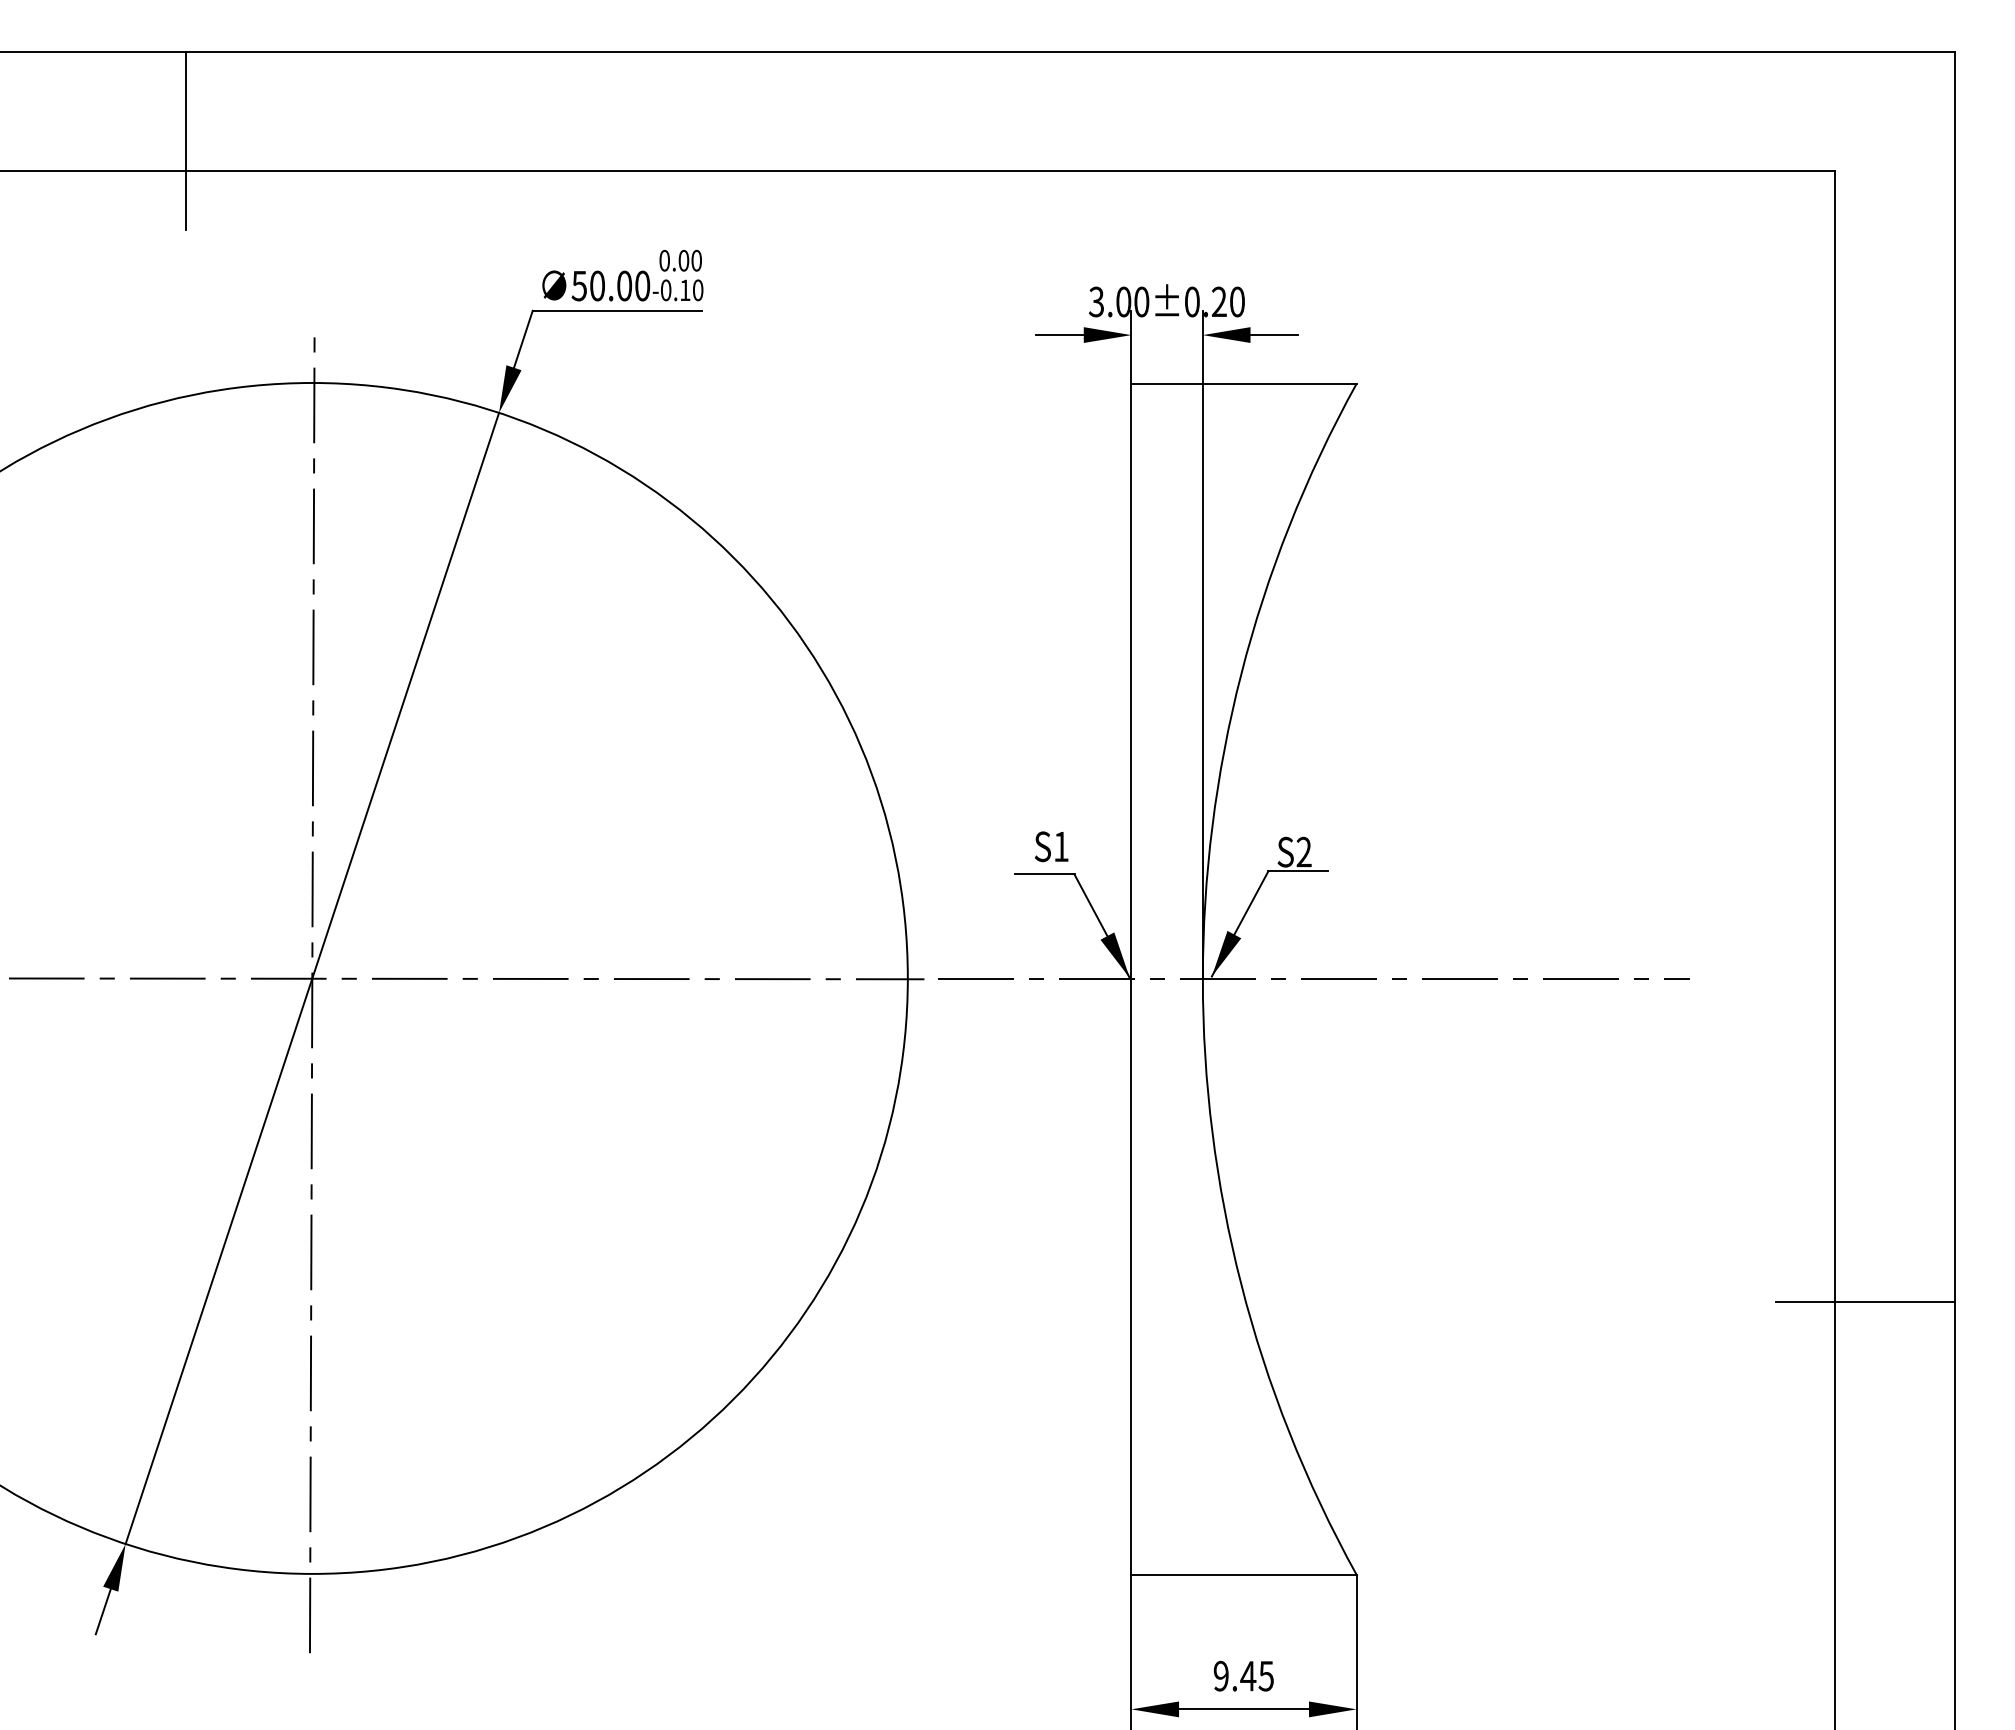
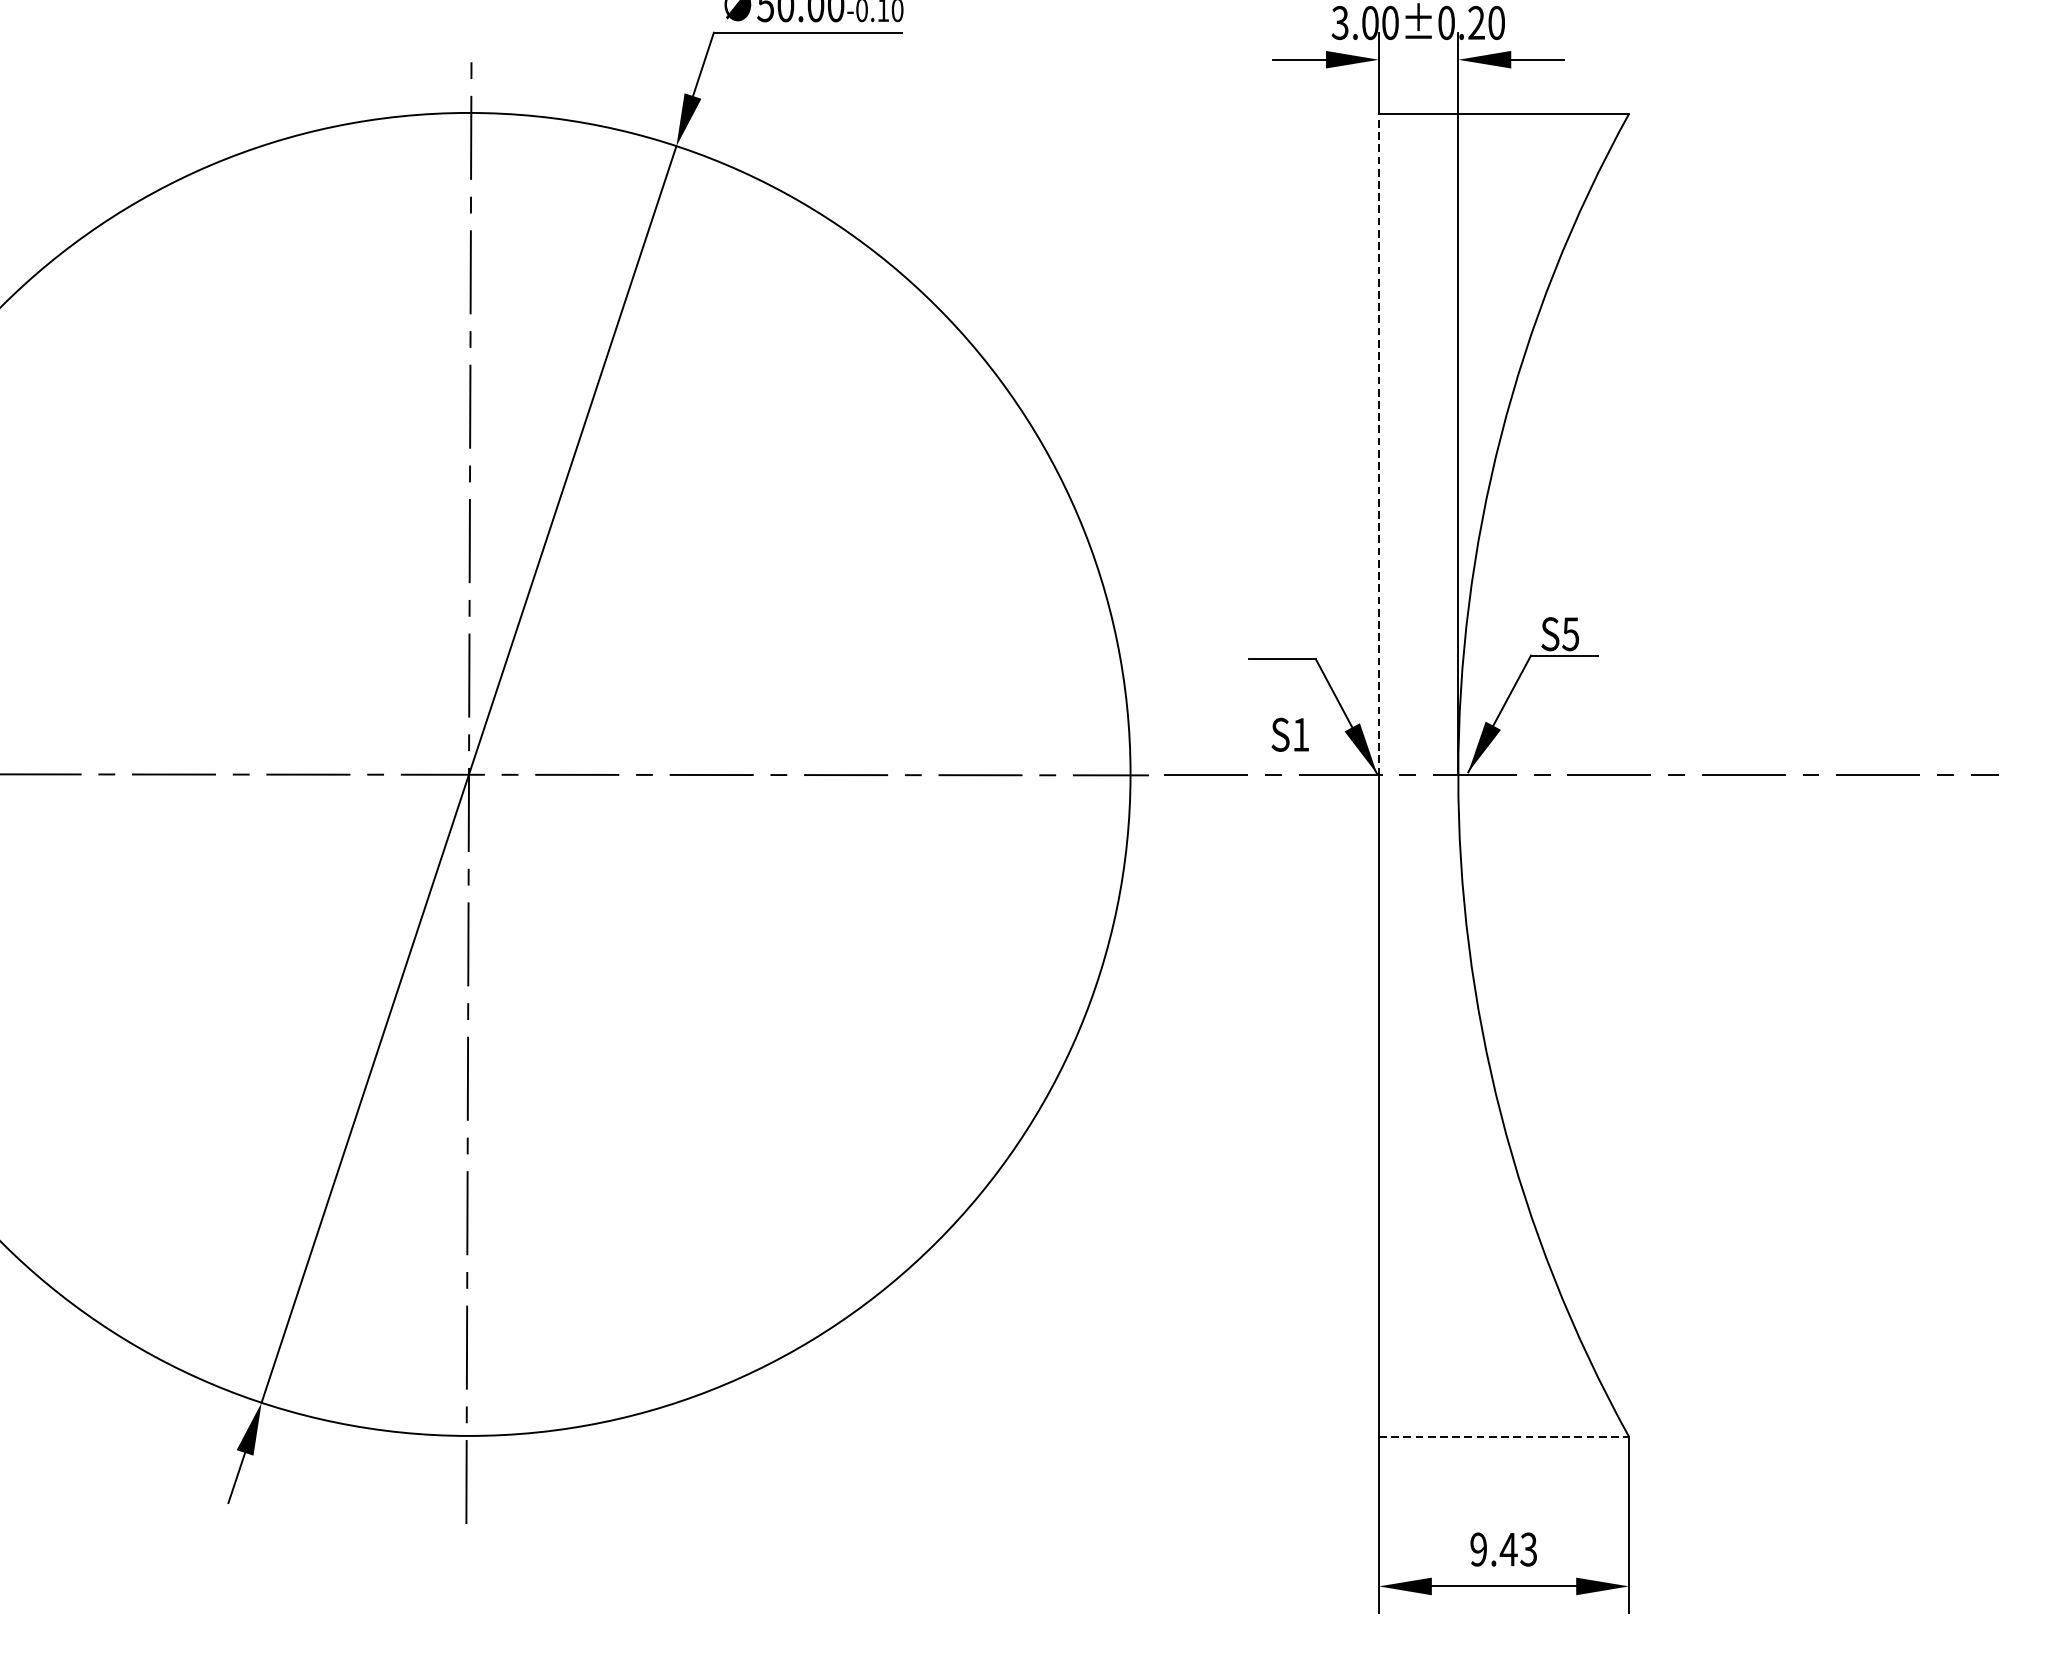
line: (1131, 681) -> (1379, 444), solid -> dashed
text: (1051, 846) -> (1290, 734), moved
text: (1303, 851) -> (1570, 633), S2 -> S5
line: (1244, 1574) -> (1504, 1436), solid -> dashed
text: (1266, 1675) -> (1528, 1548), 9.45 -> 9.43

